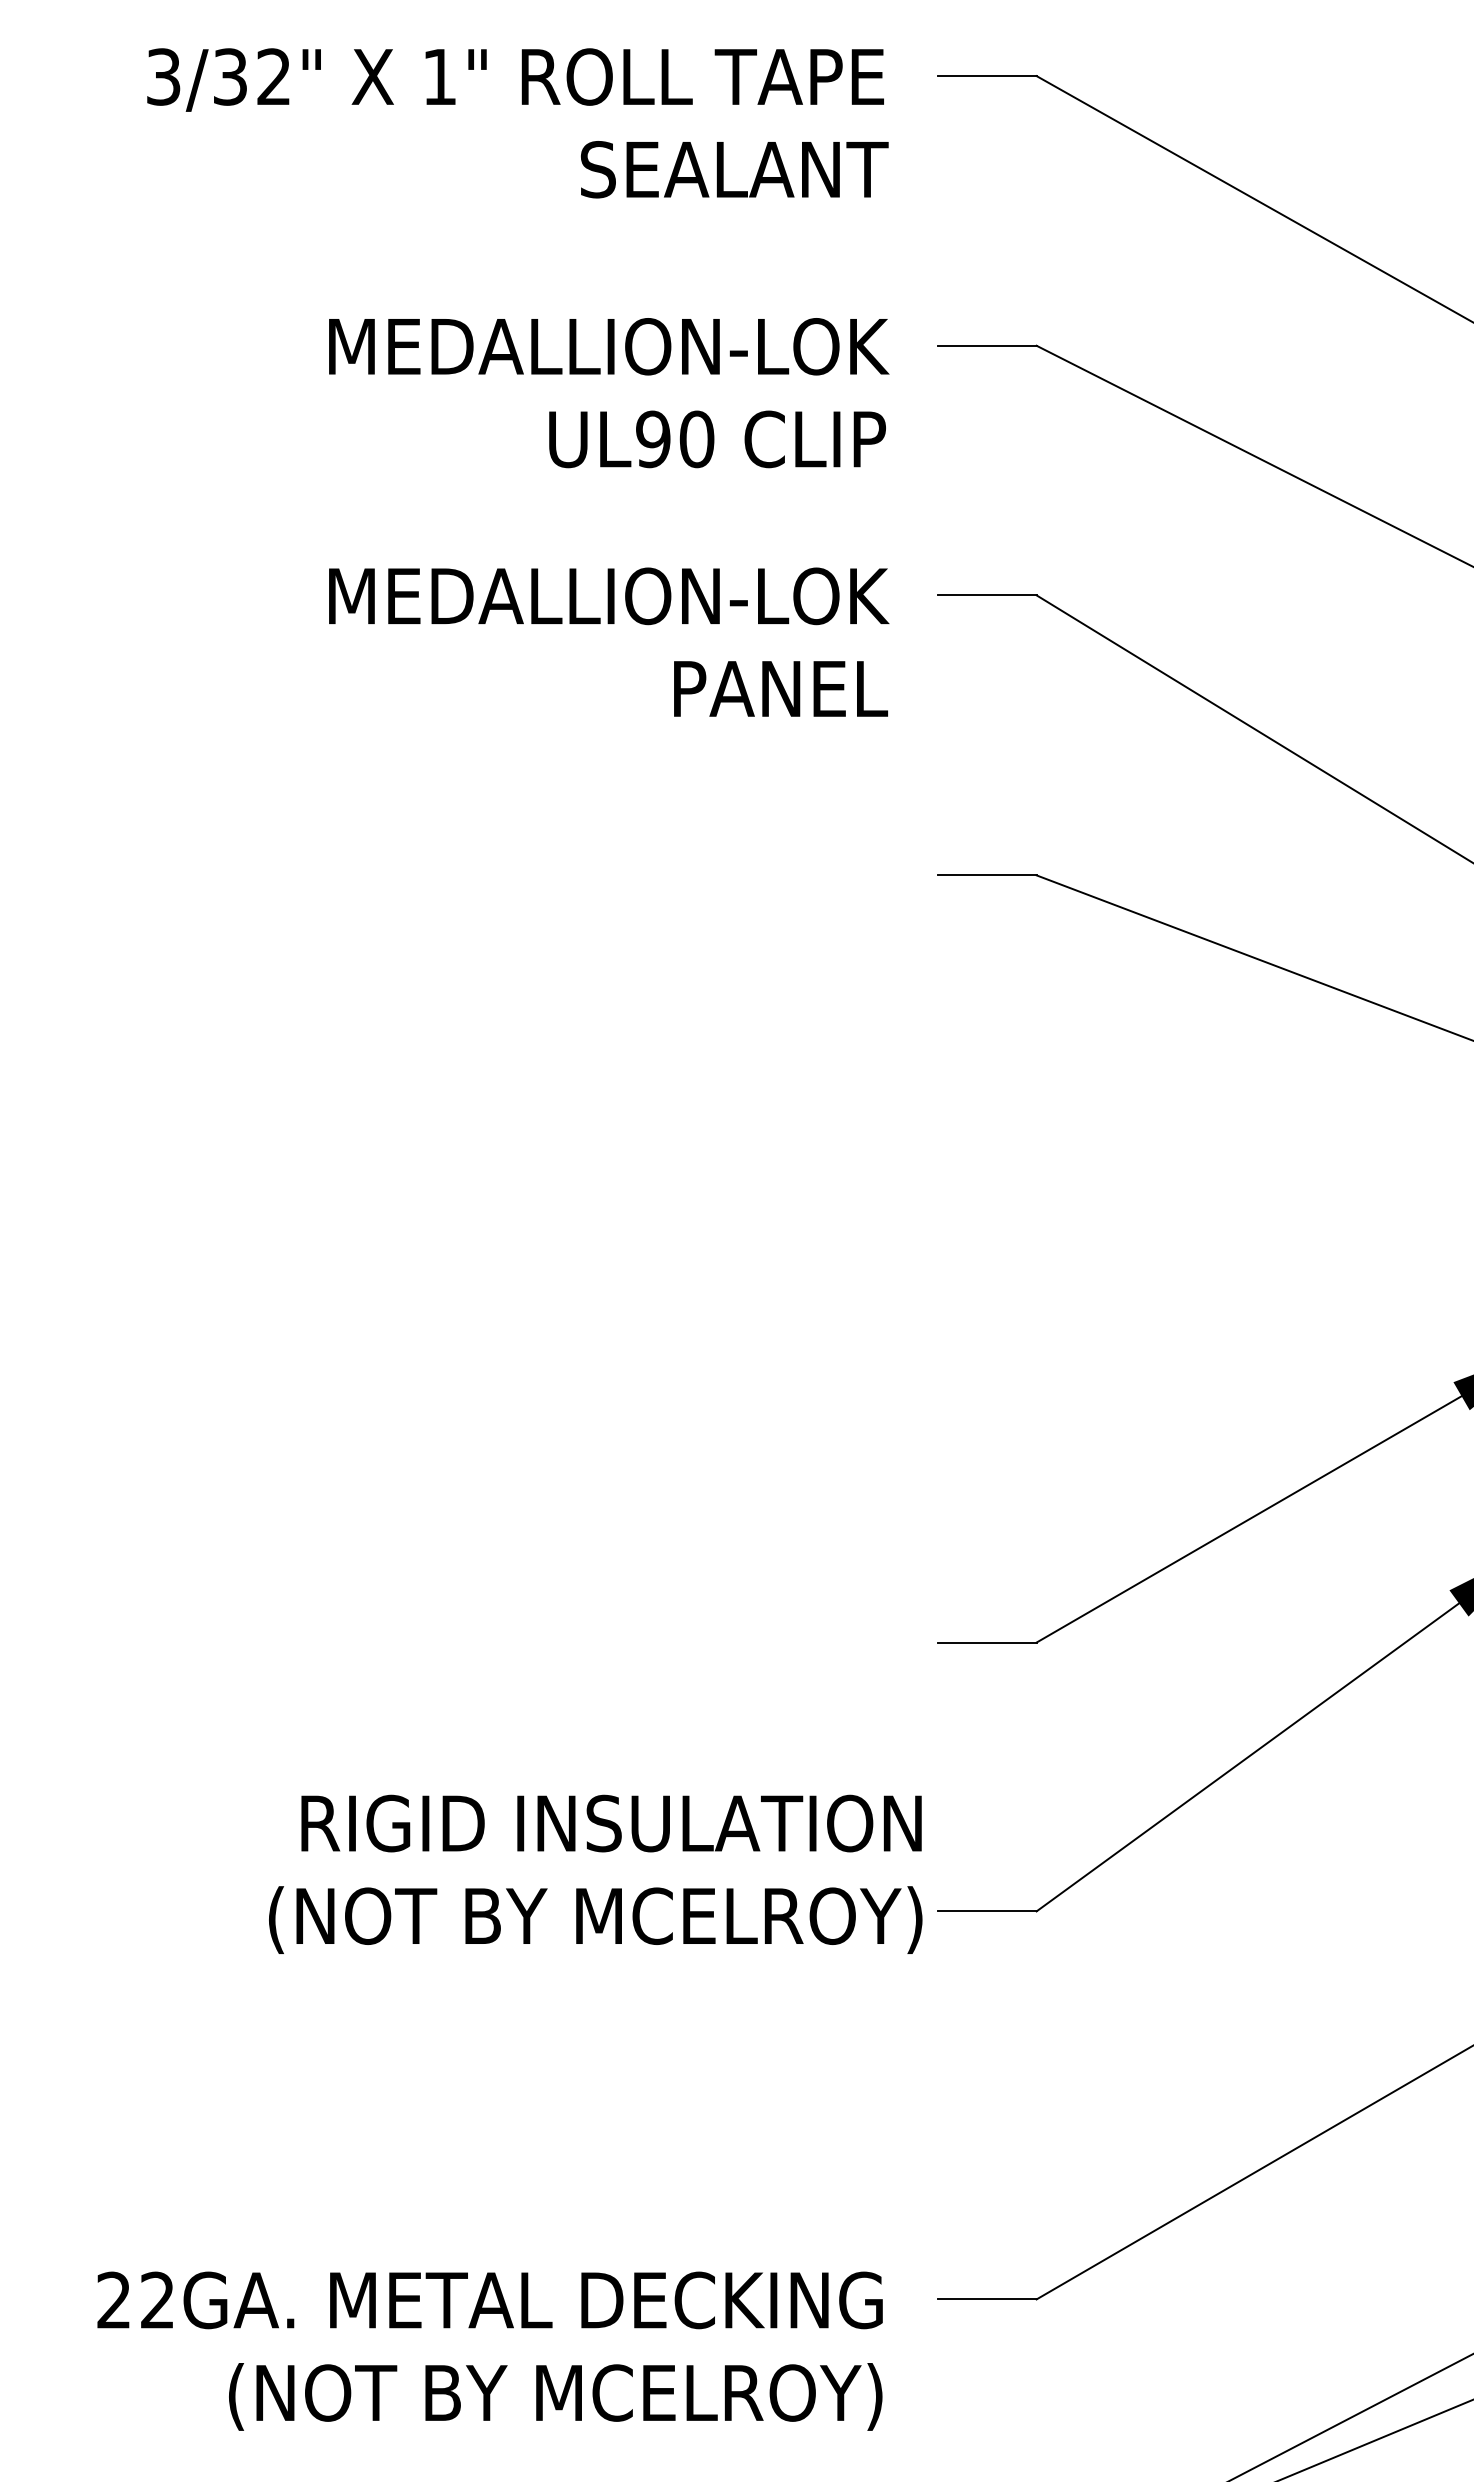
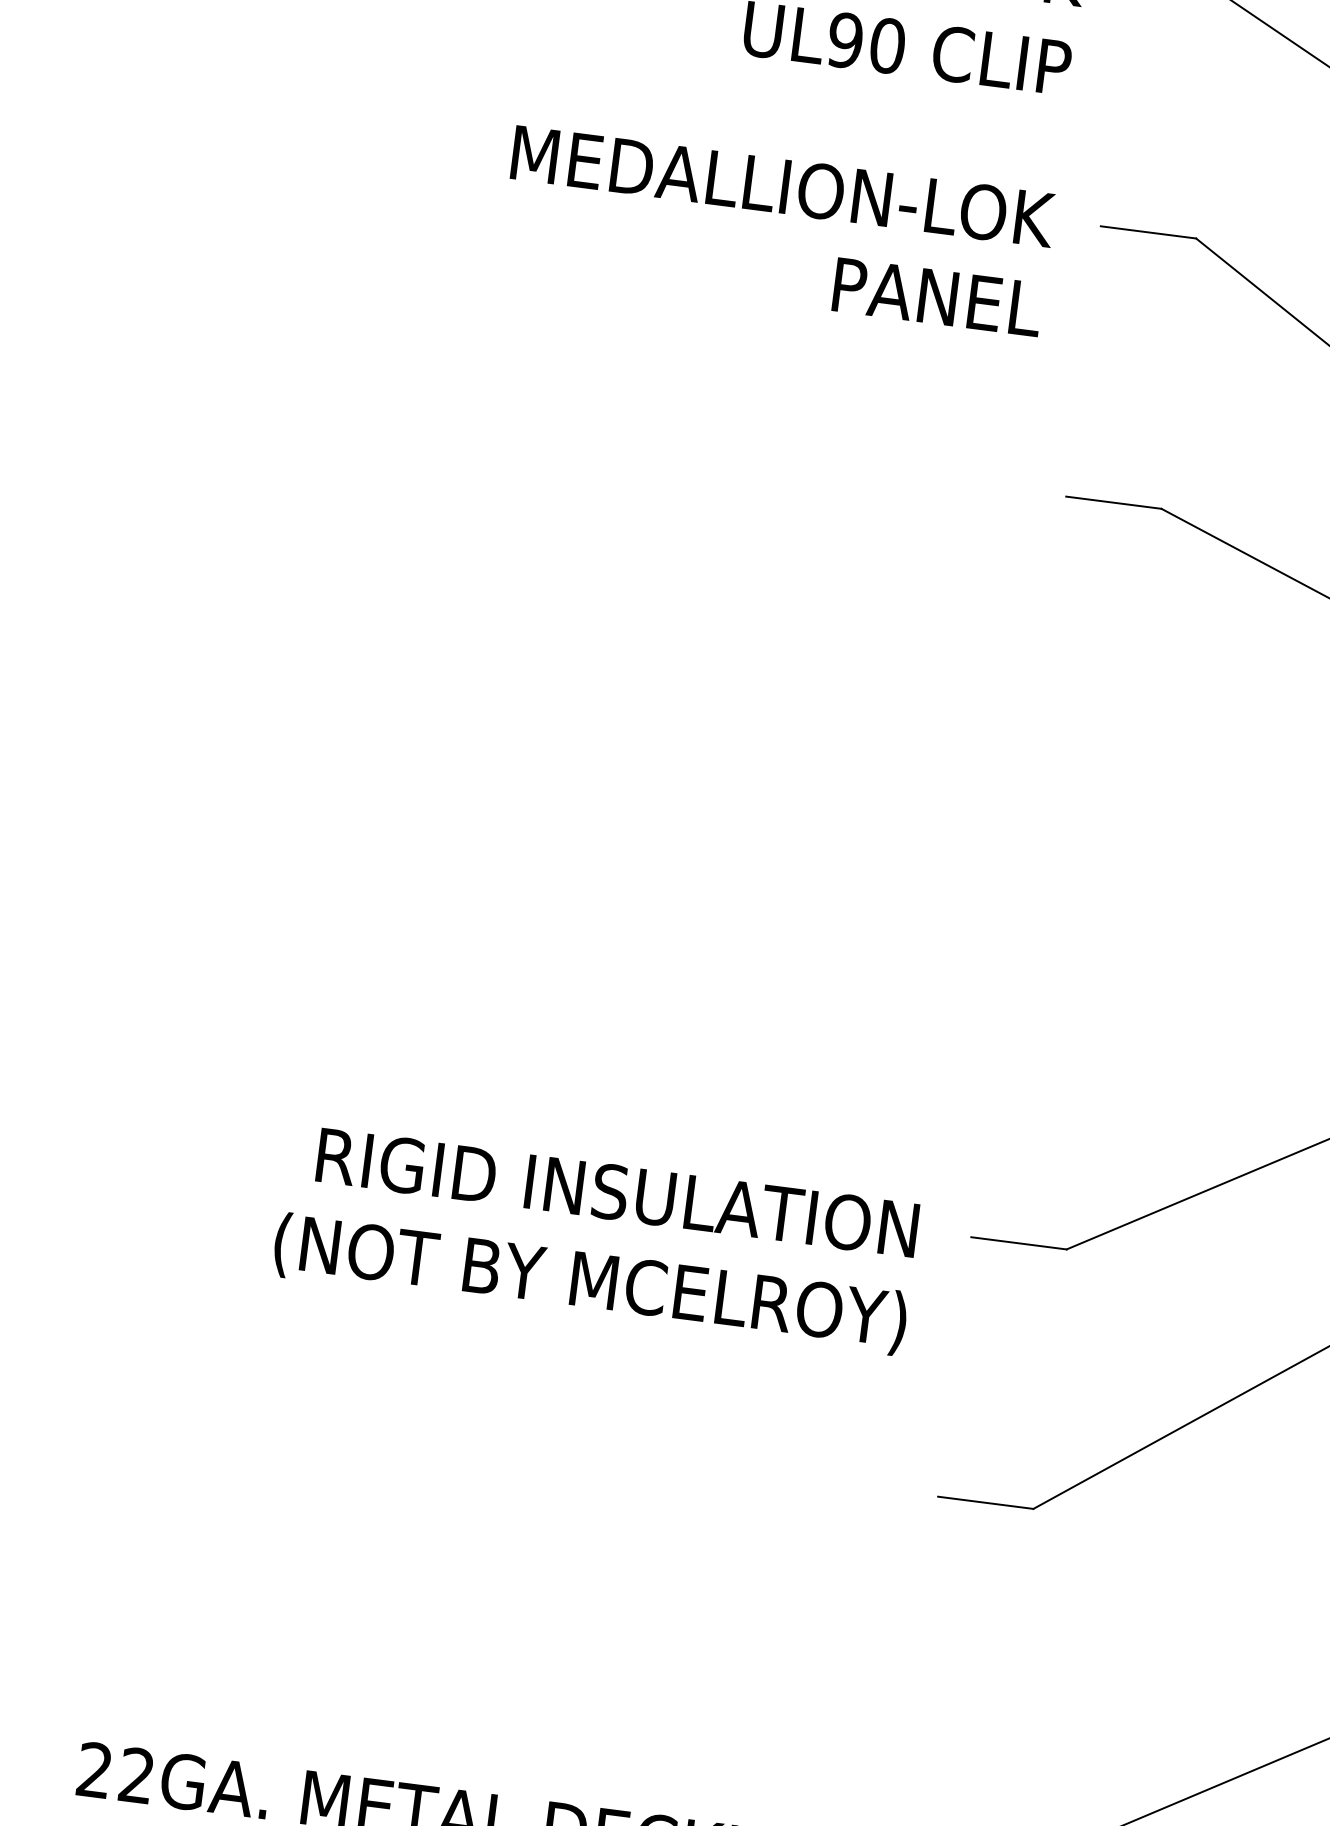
text: (595, 1873) -> (595, 1239), moved

